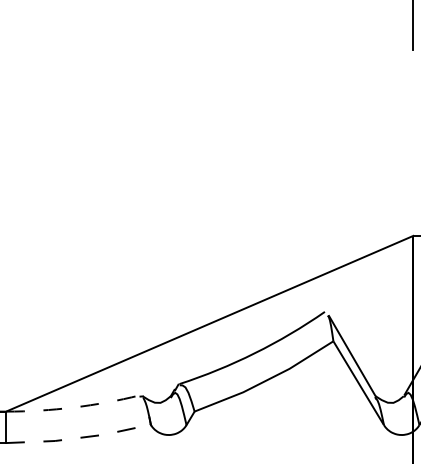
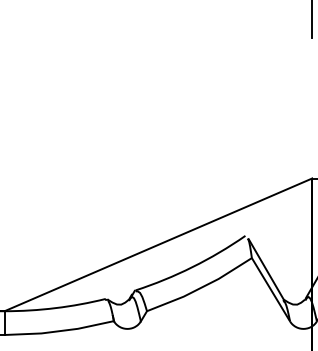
arc: (73, 407) -> (55, 308), dashed -> solid
line: (79, 437) -> (60, 330), dashed -> solid

